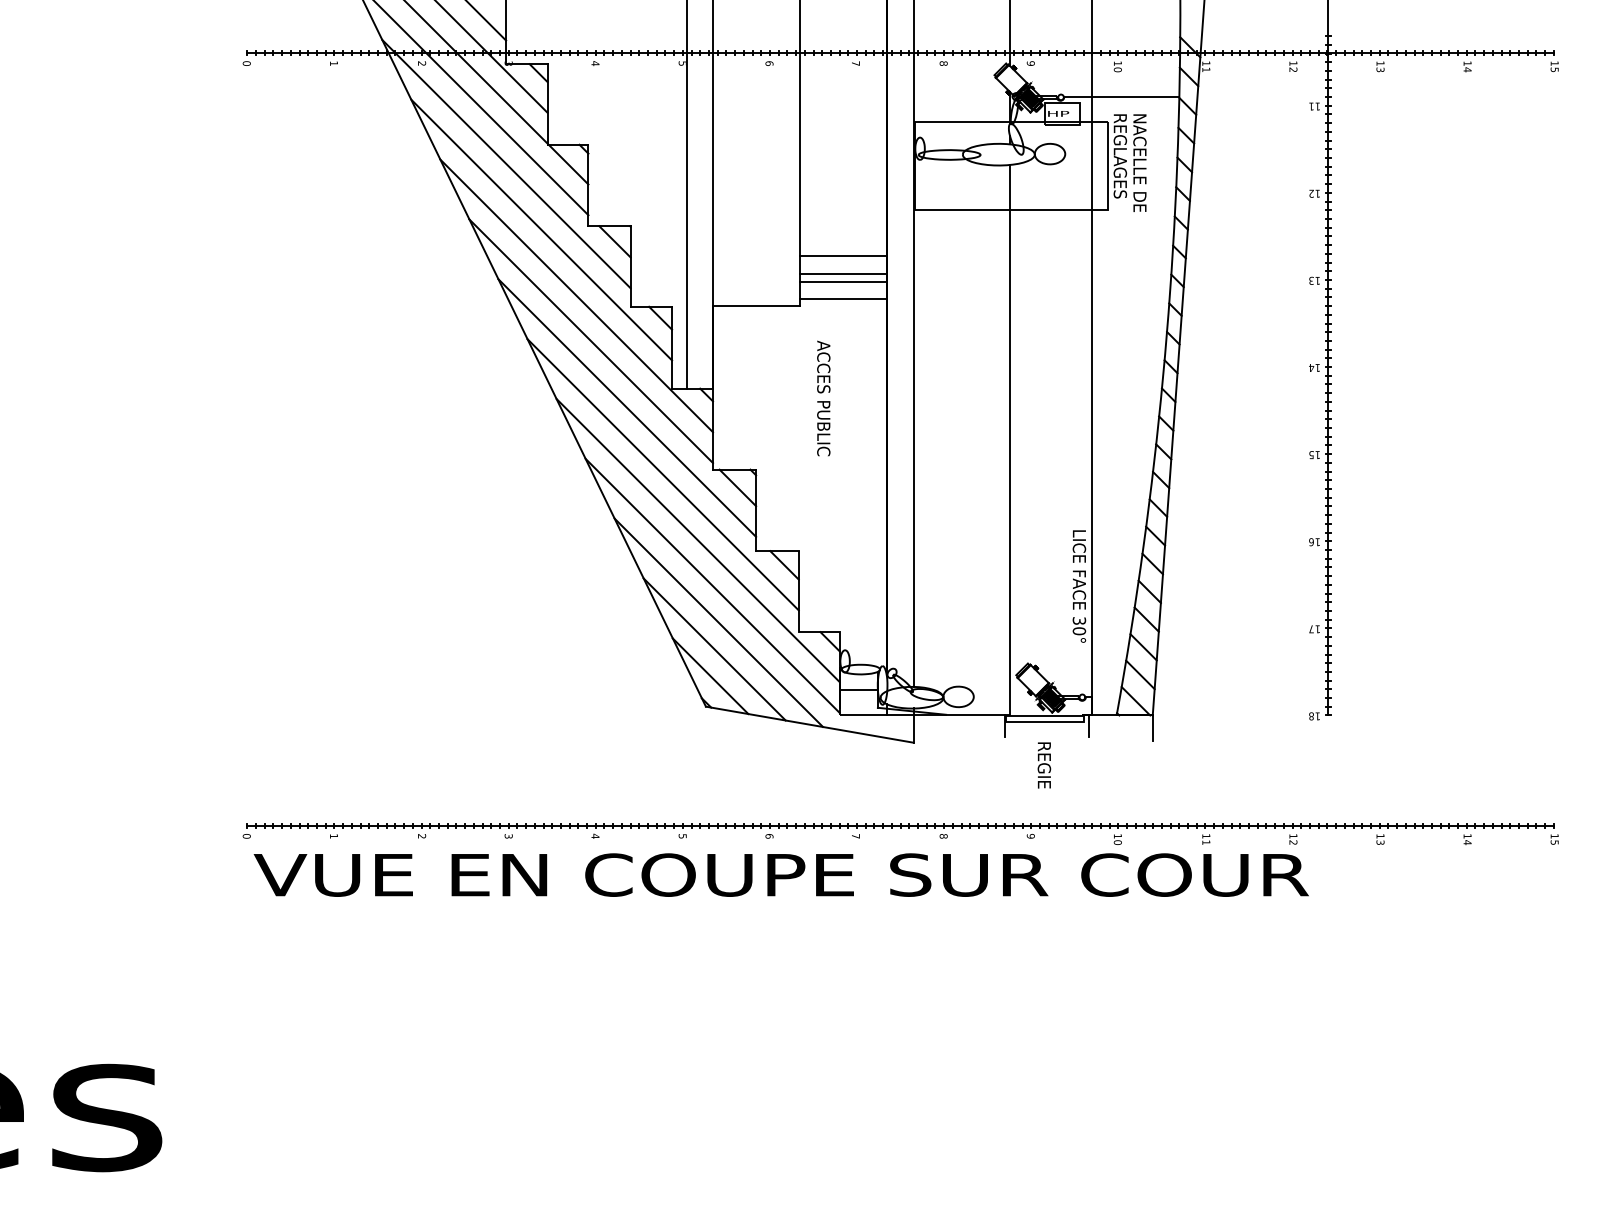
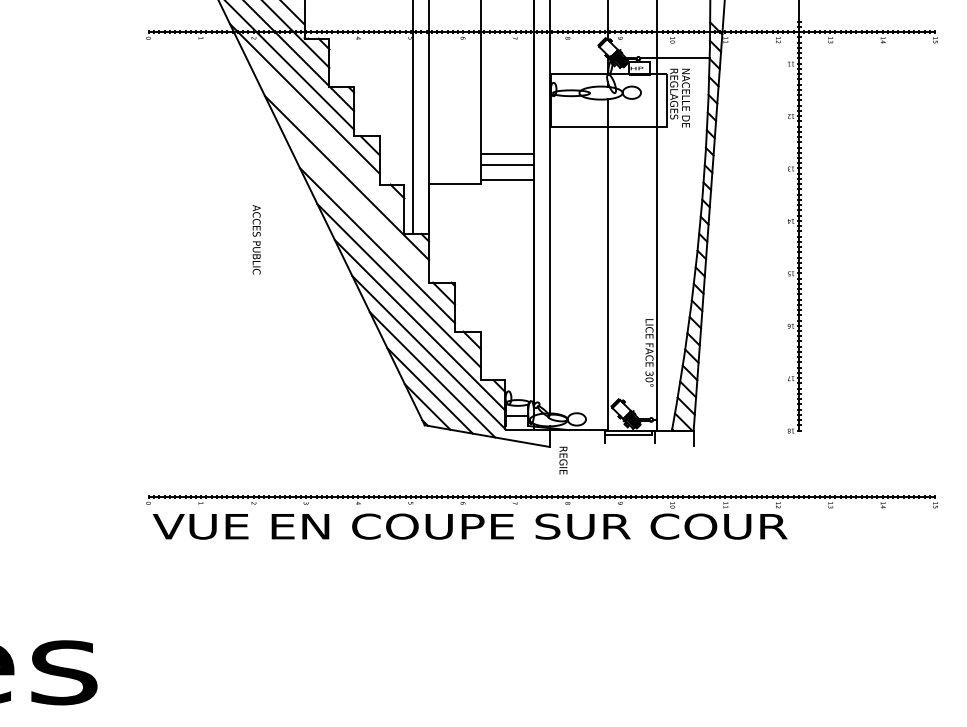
line: (540, 230) -> (325, 138), removed
line: (843, 281) -> (507, 169), removed
line: (590, 341) -> (355, 205), removed
text: (823, 397) -> (256, 239), moved
text: (1044, 765) -> (563, 460), moved

